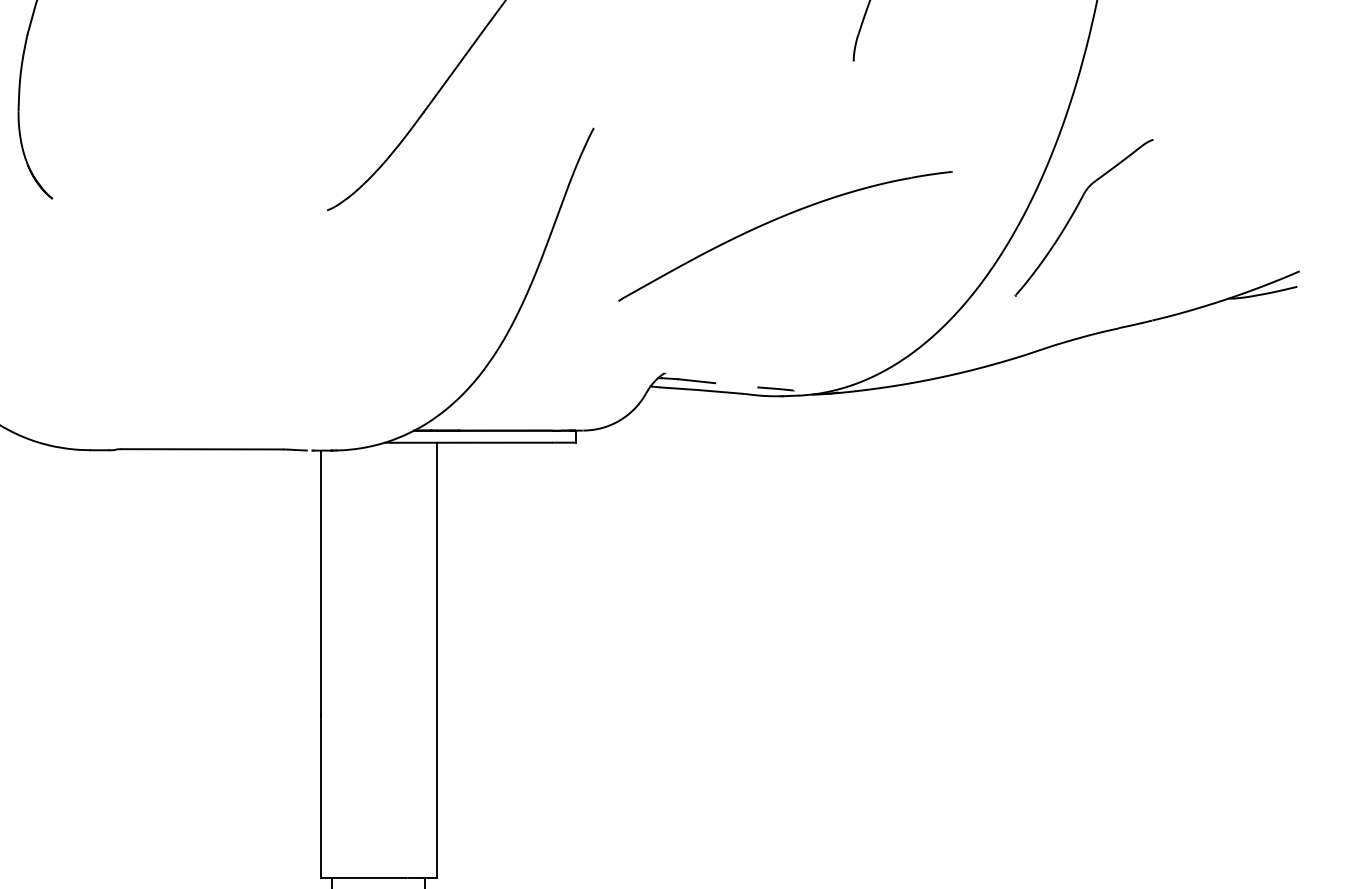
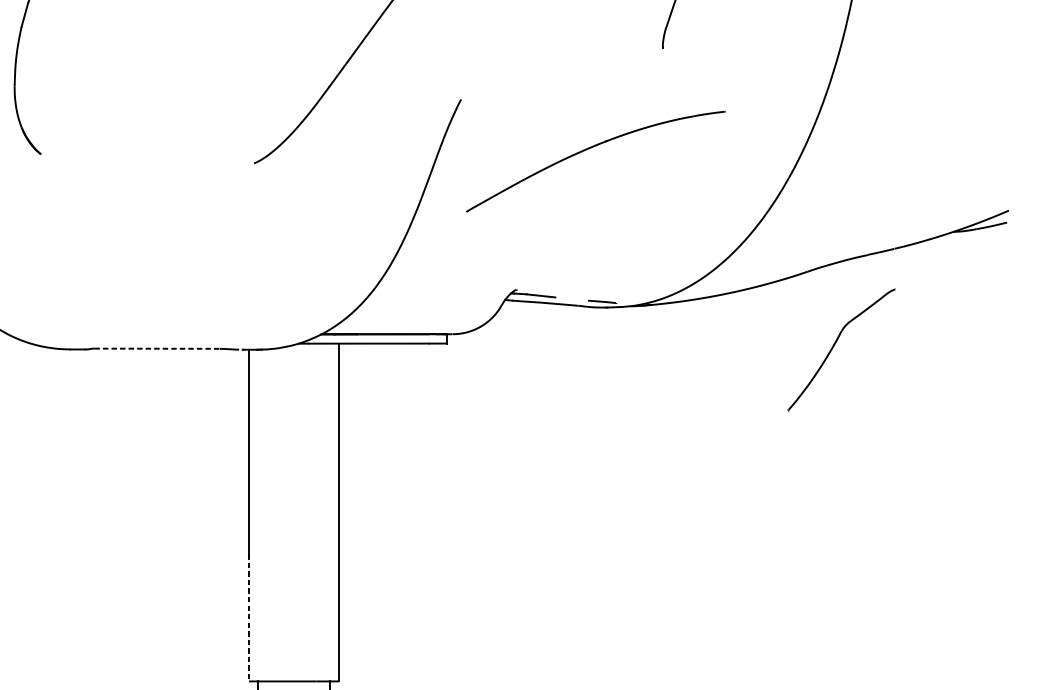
part: (1074, 213) -> (834, 346), moved
part: (776, 220) -> (588, 149), moved
line: (202, 449) -> (157, 348), solid -> dashed
line: (320, 796) -> (248, 618), solid -> dashed

